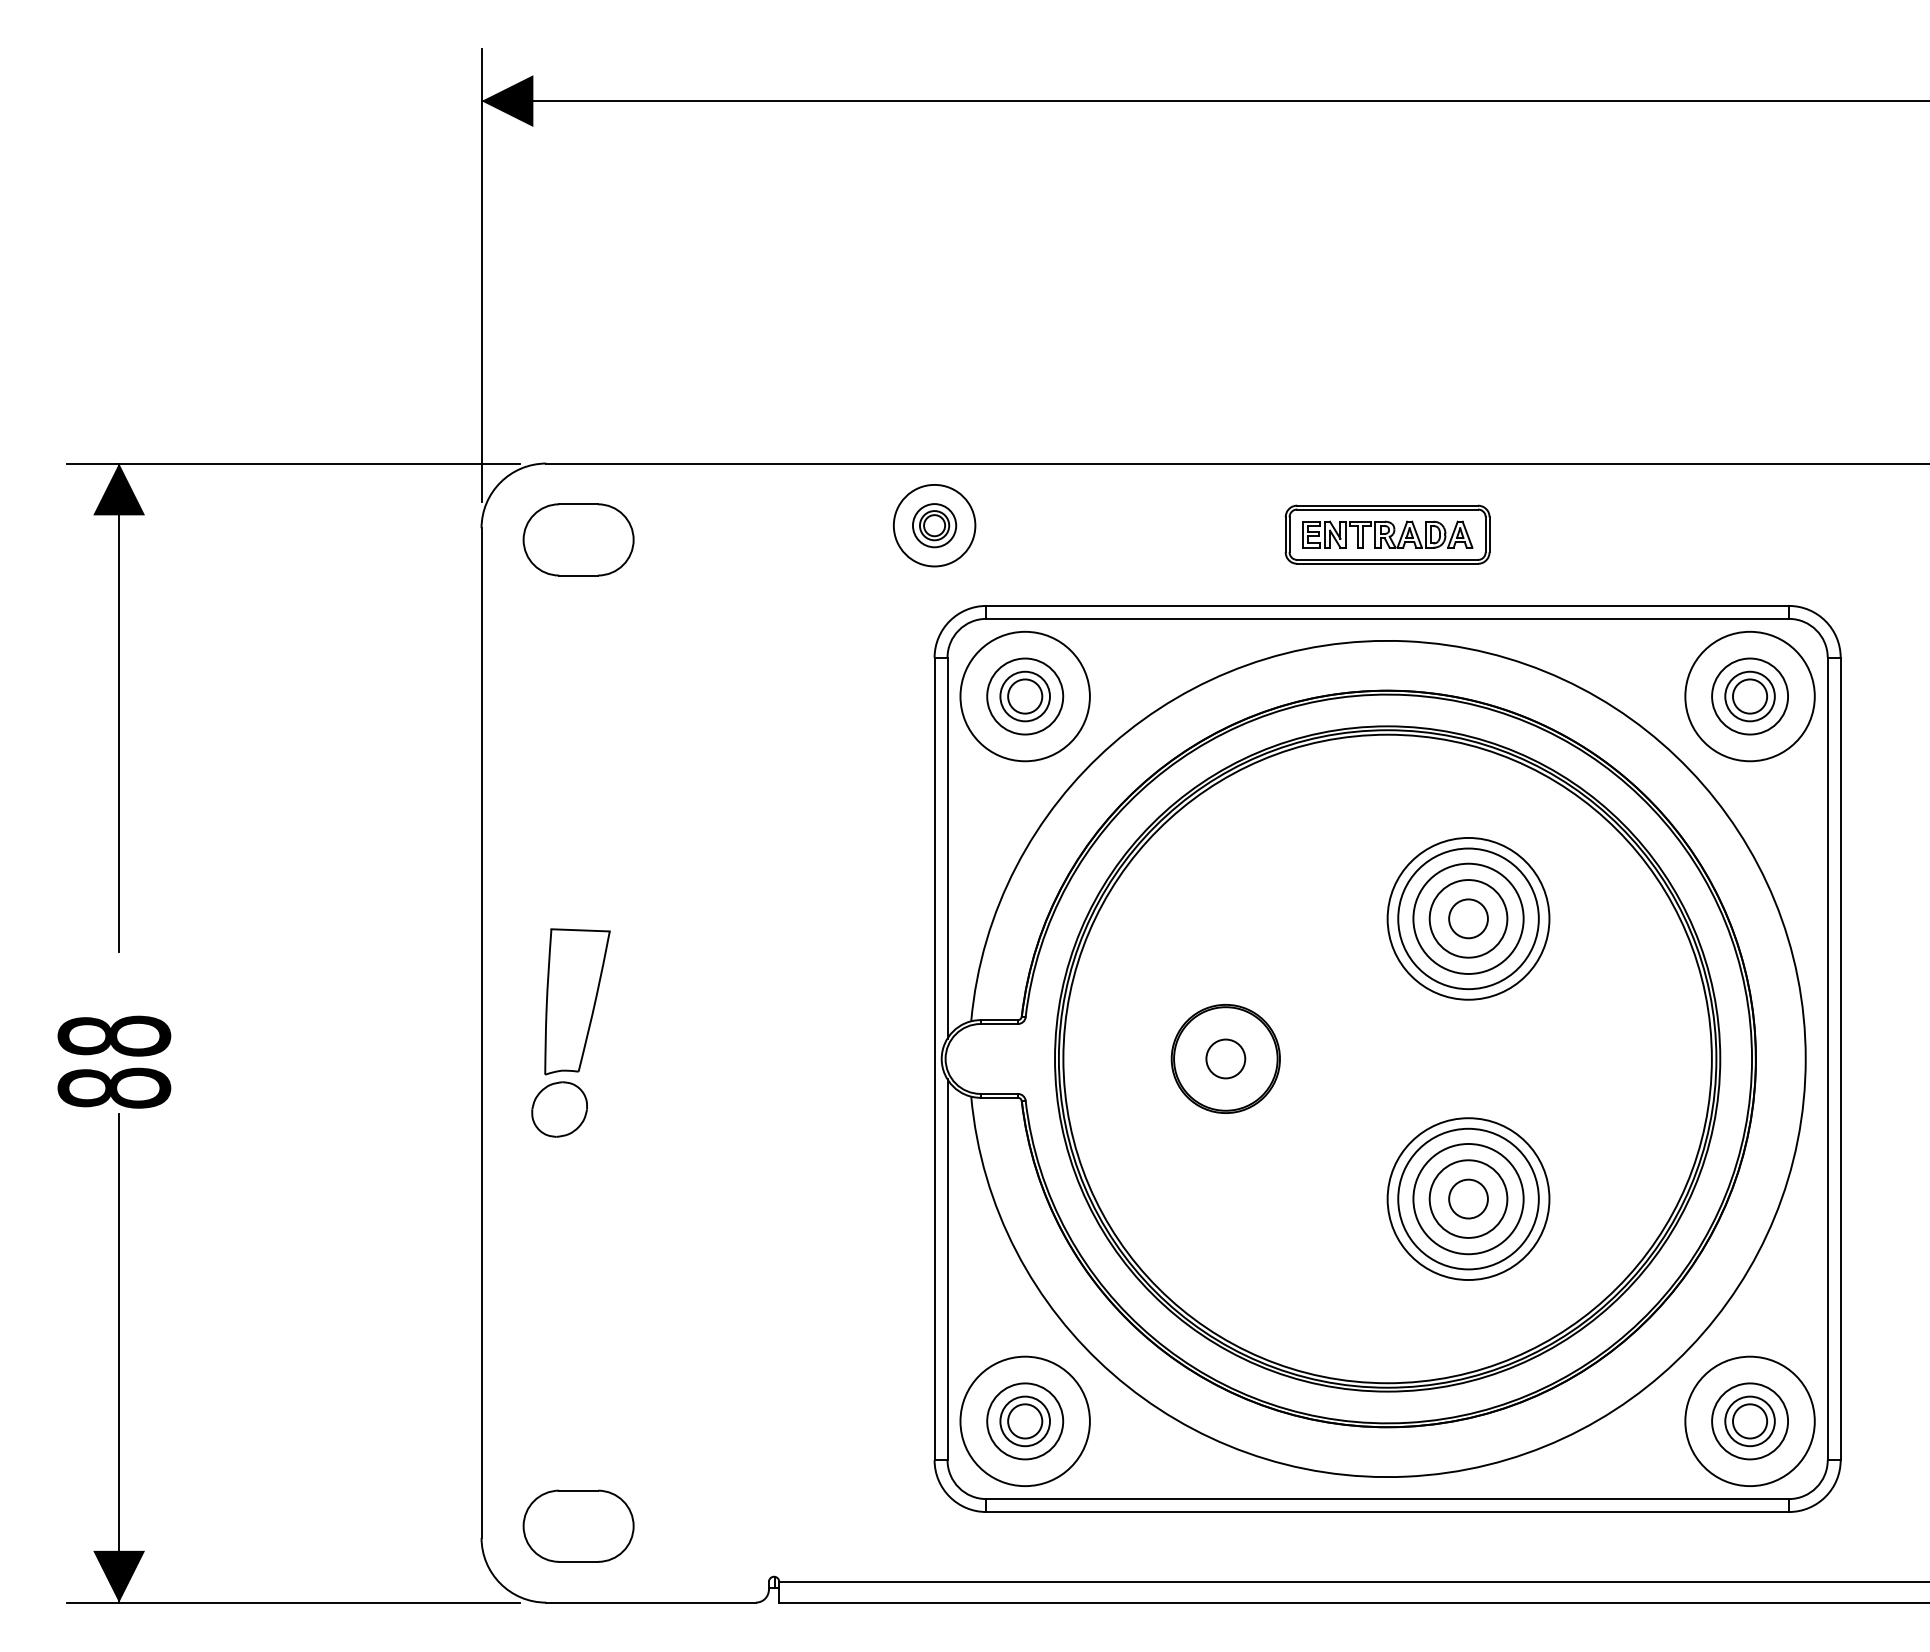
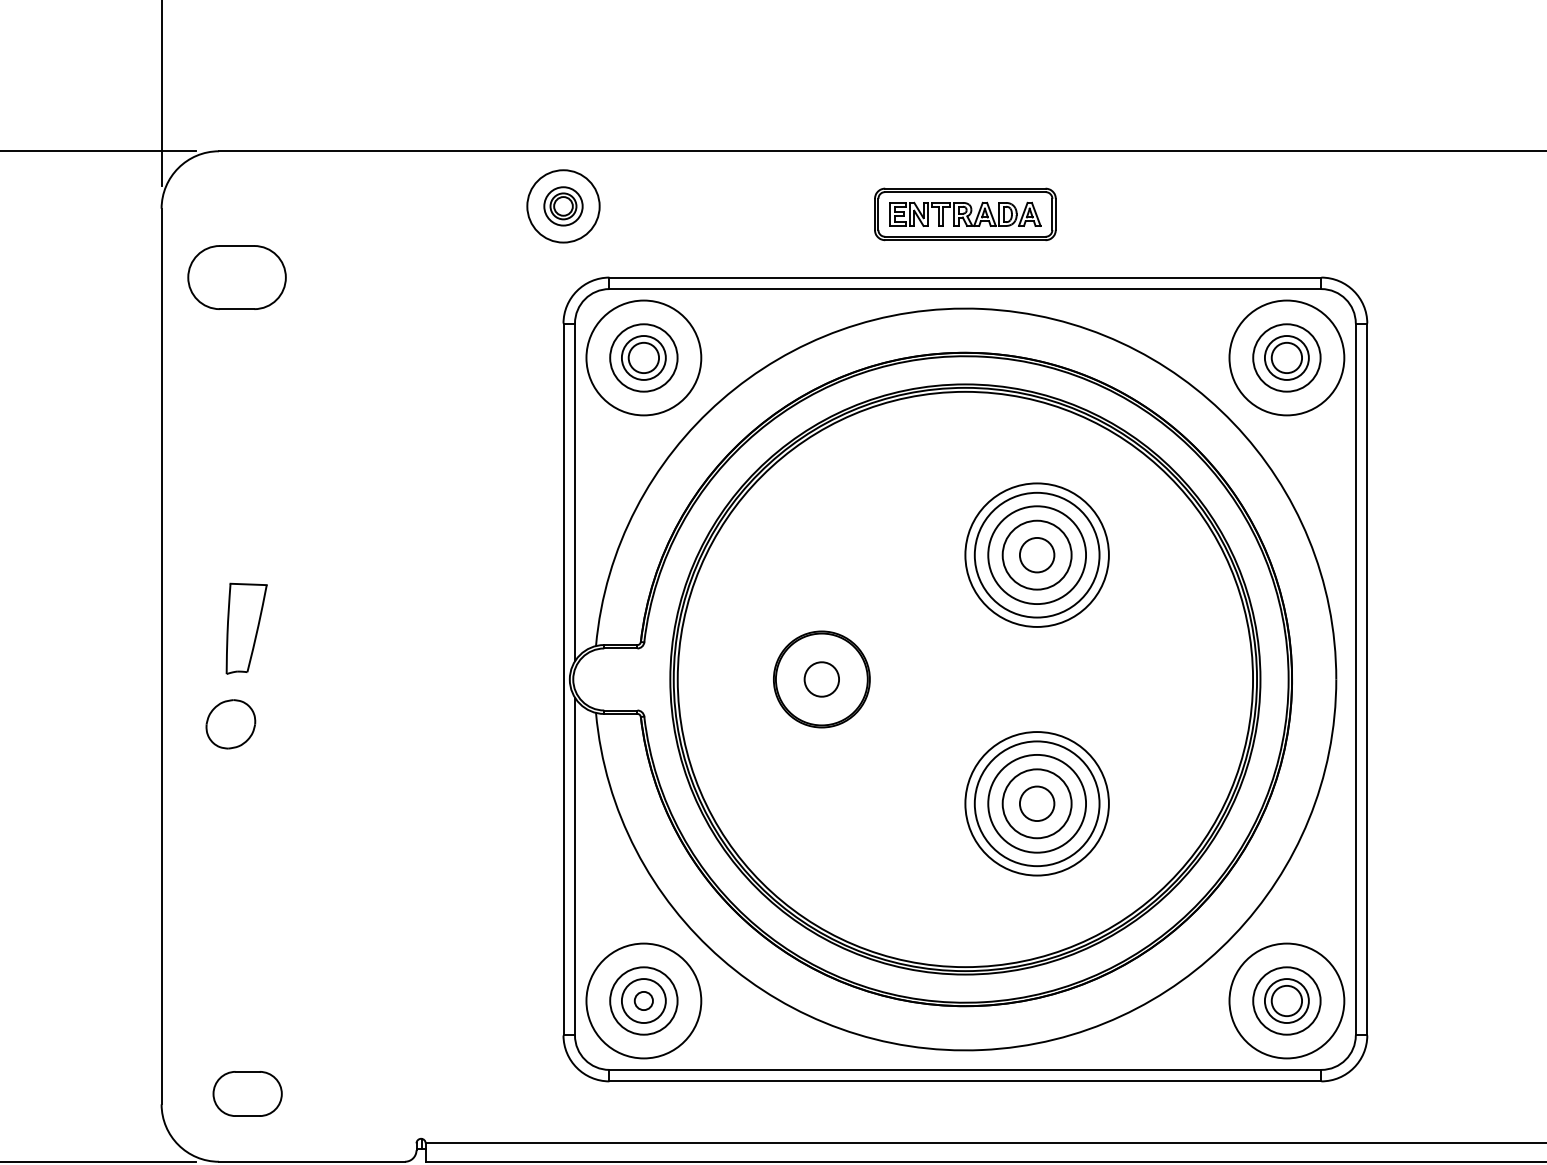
part: (578, 539) -> (236, 277), moved
part: (577, 1001) -> (246, 628), size x0.7
circle: (1025, 1421) -> (644, 1001), size x0.6
part: (578, 1525) -> (247, 1093), size x0.7

